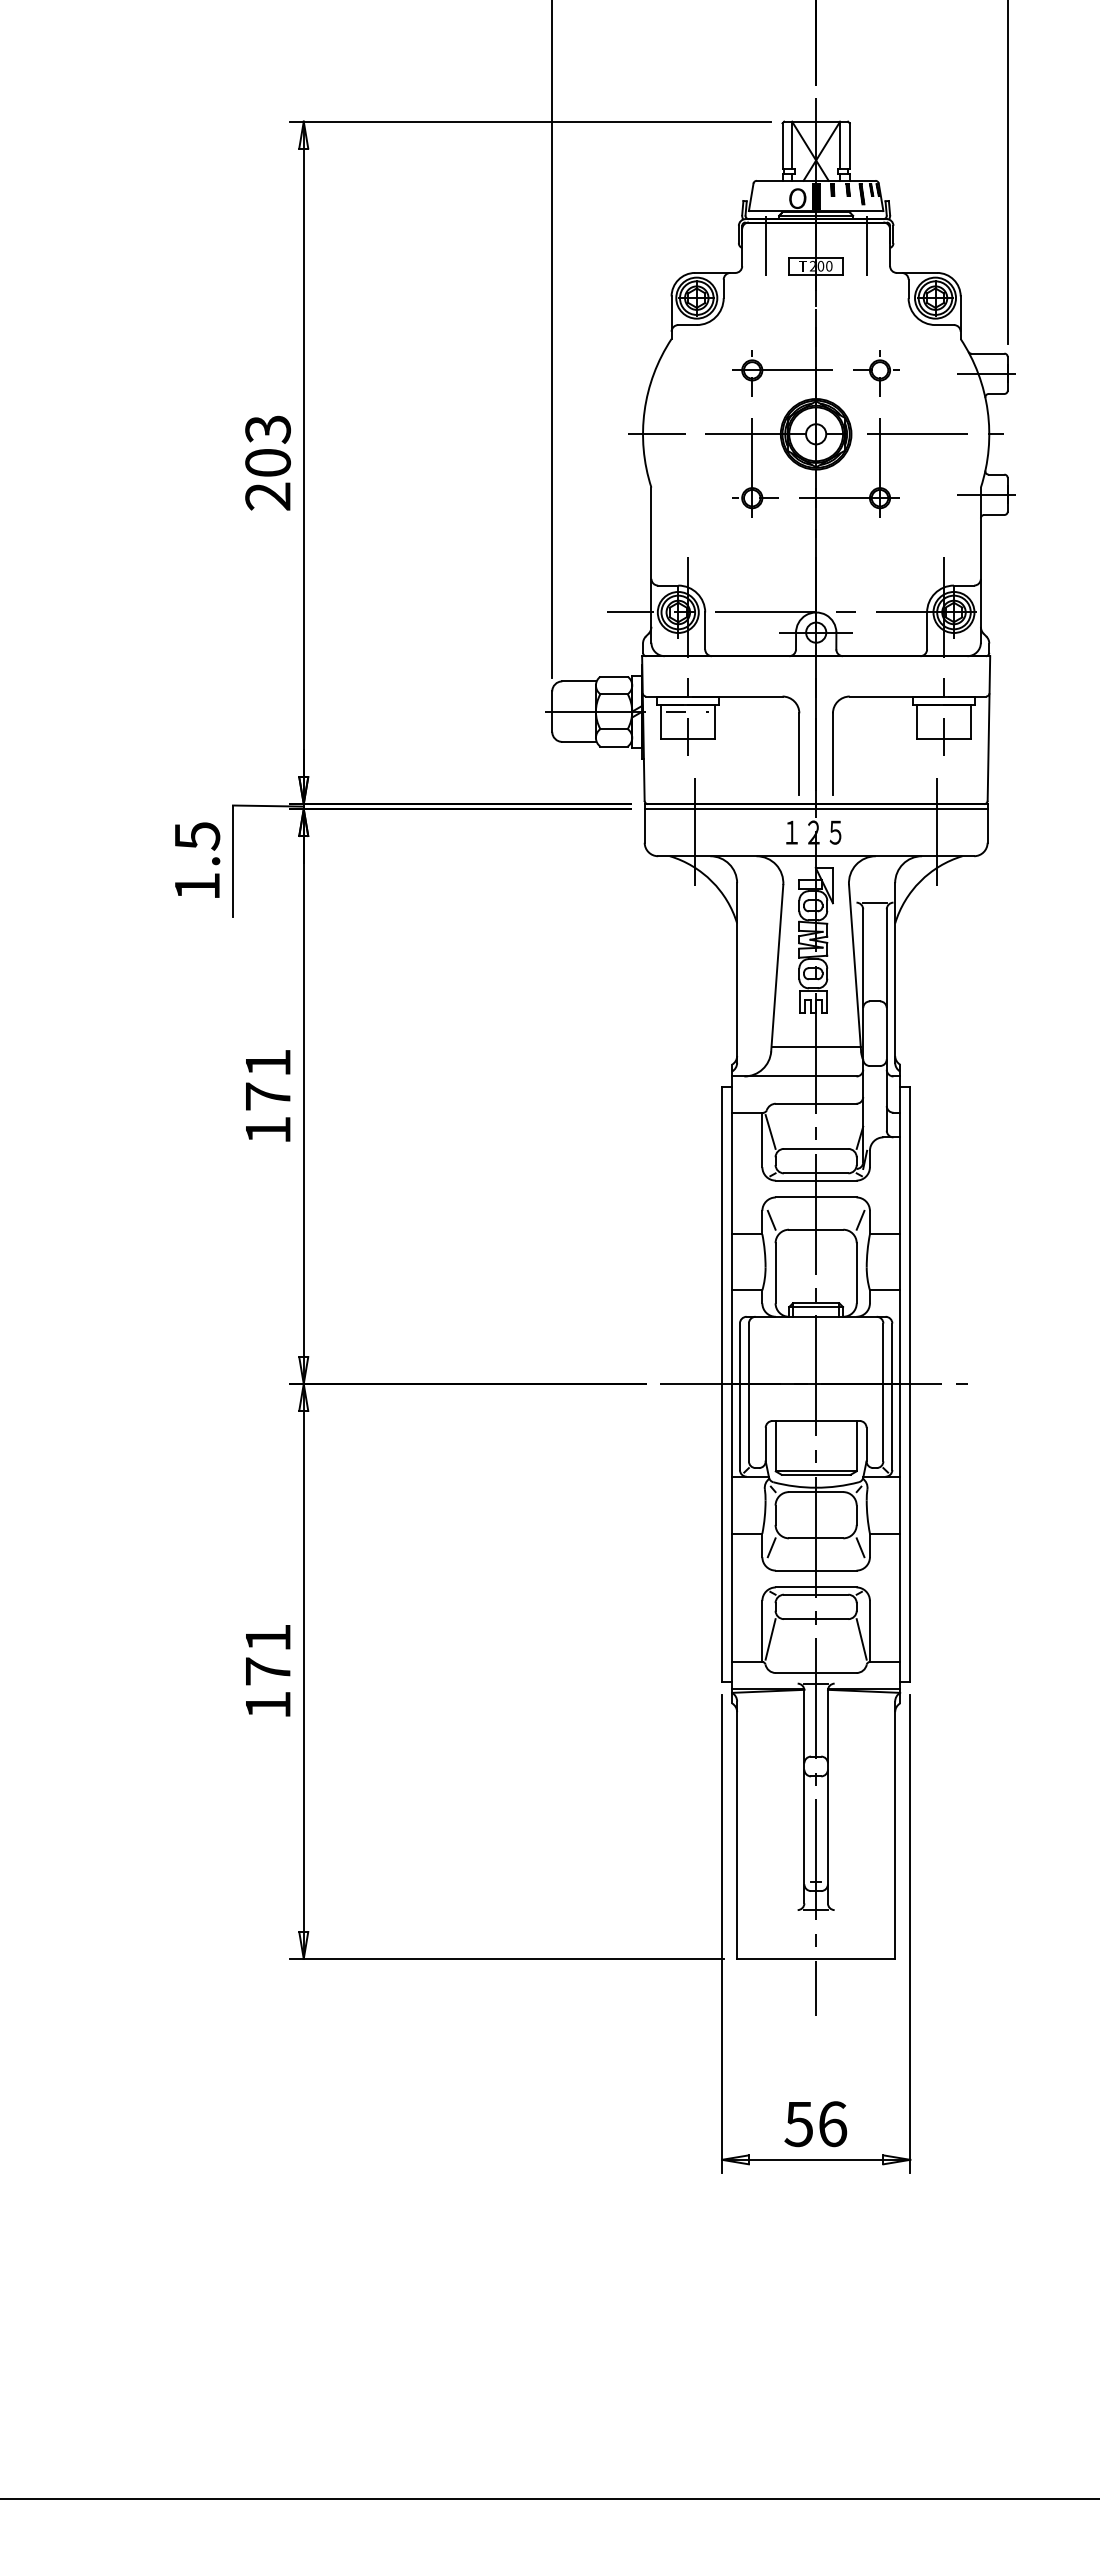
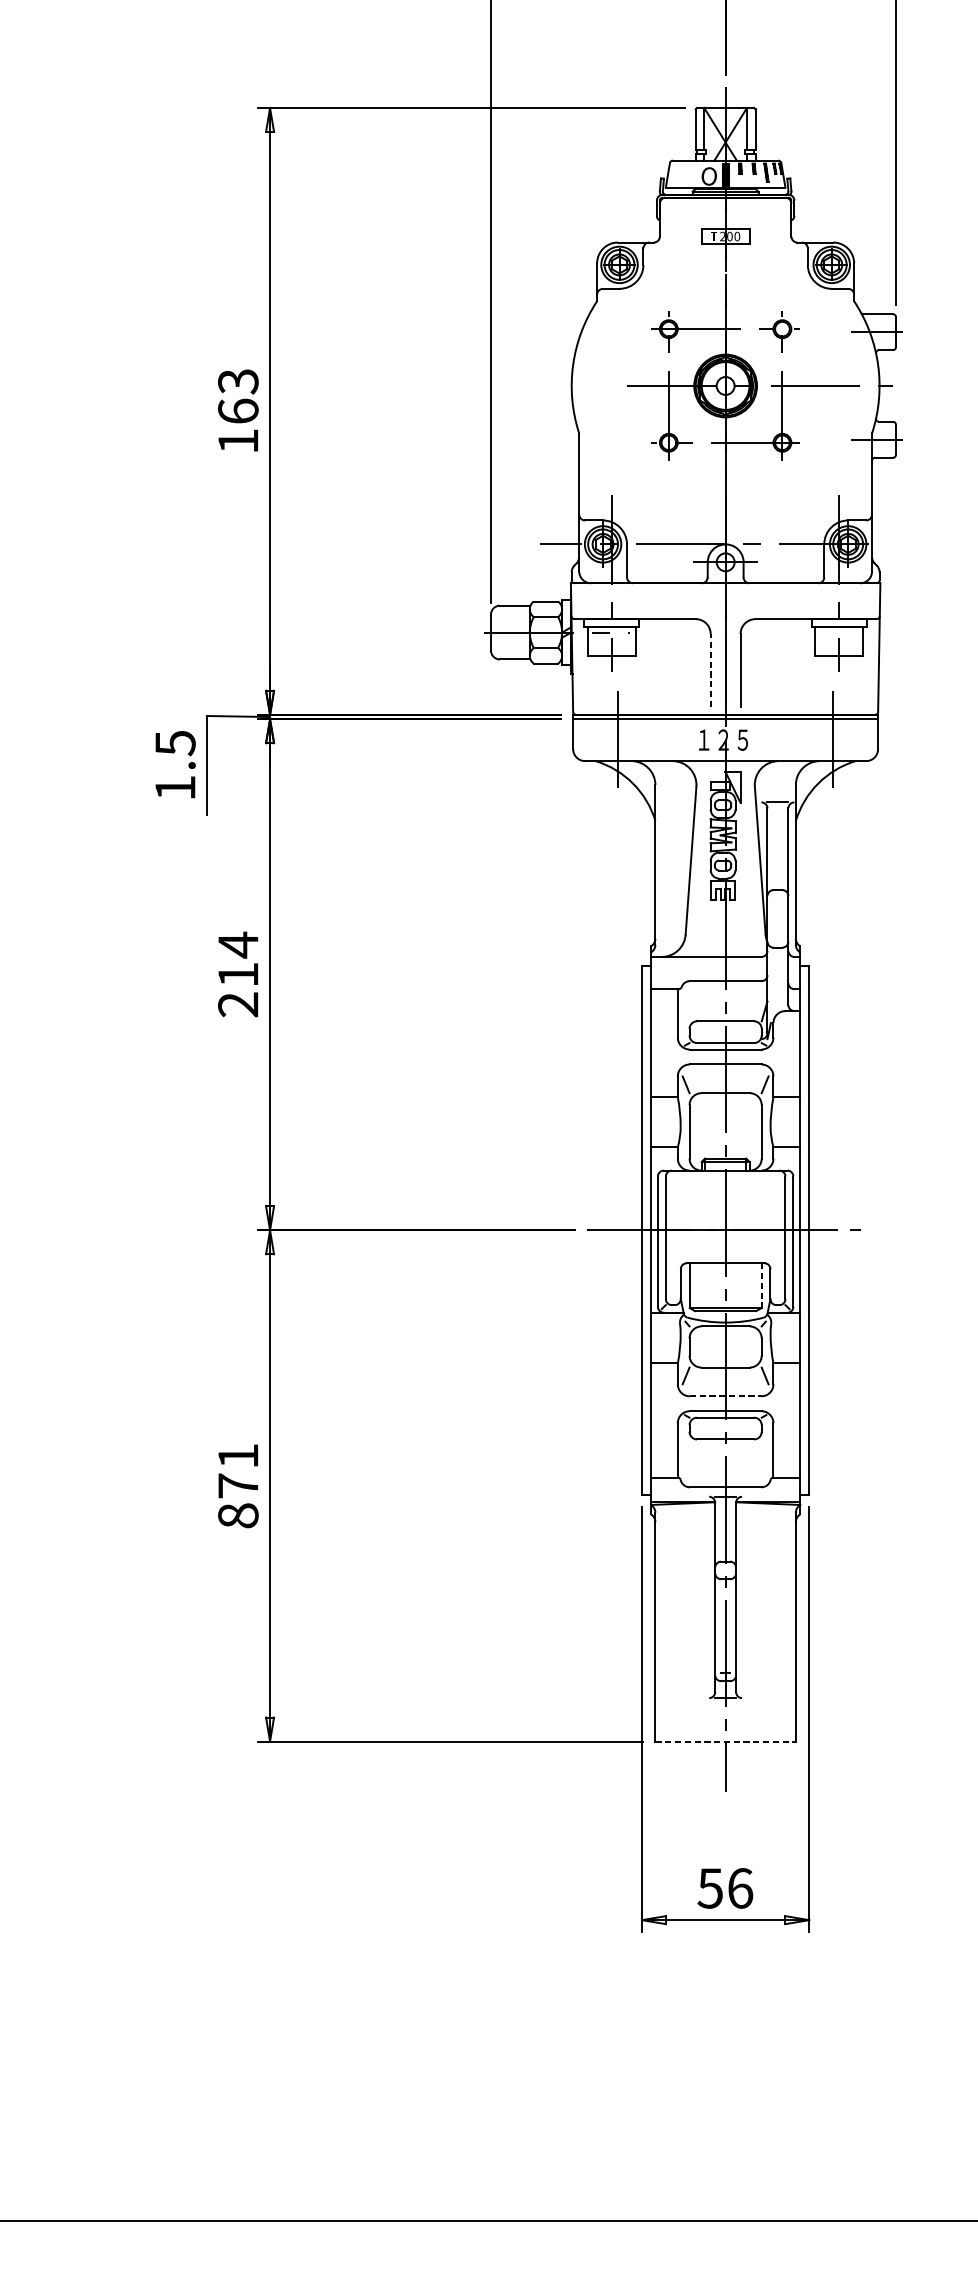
line: (765, 245) -> (680, 218), removed
line: (866, 245) -> (770, 218), removed
line: (656, 434) -> (583, 386), removed
text: (267, 479) -> (237, 426), 203 -> 163
line: (799, 754) -> (710, 670), solid -> dashed
line: (815, 1046) -> (725, 930), removed
text: (267, 1096) -> (237, 974), 171 -> 214
line: (770, 1131) -> (685, 1005), removed
line: (856, 1446) -> (761, 1285), solid -> dashed
line: (816, 1570) -> (725, 1396), solid -> dashed
line: (770, 1639) -> (685, 1457), removed
line: (861, 1639) -> (765, 1457), removed
text: (268, 1704) -> (238, 1515), 171 -> 871
line: (816, 1958) -> (725, 1741), solid -> dashed

